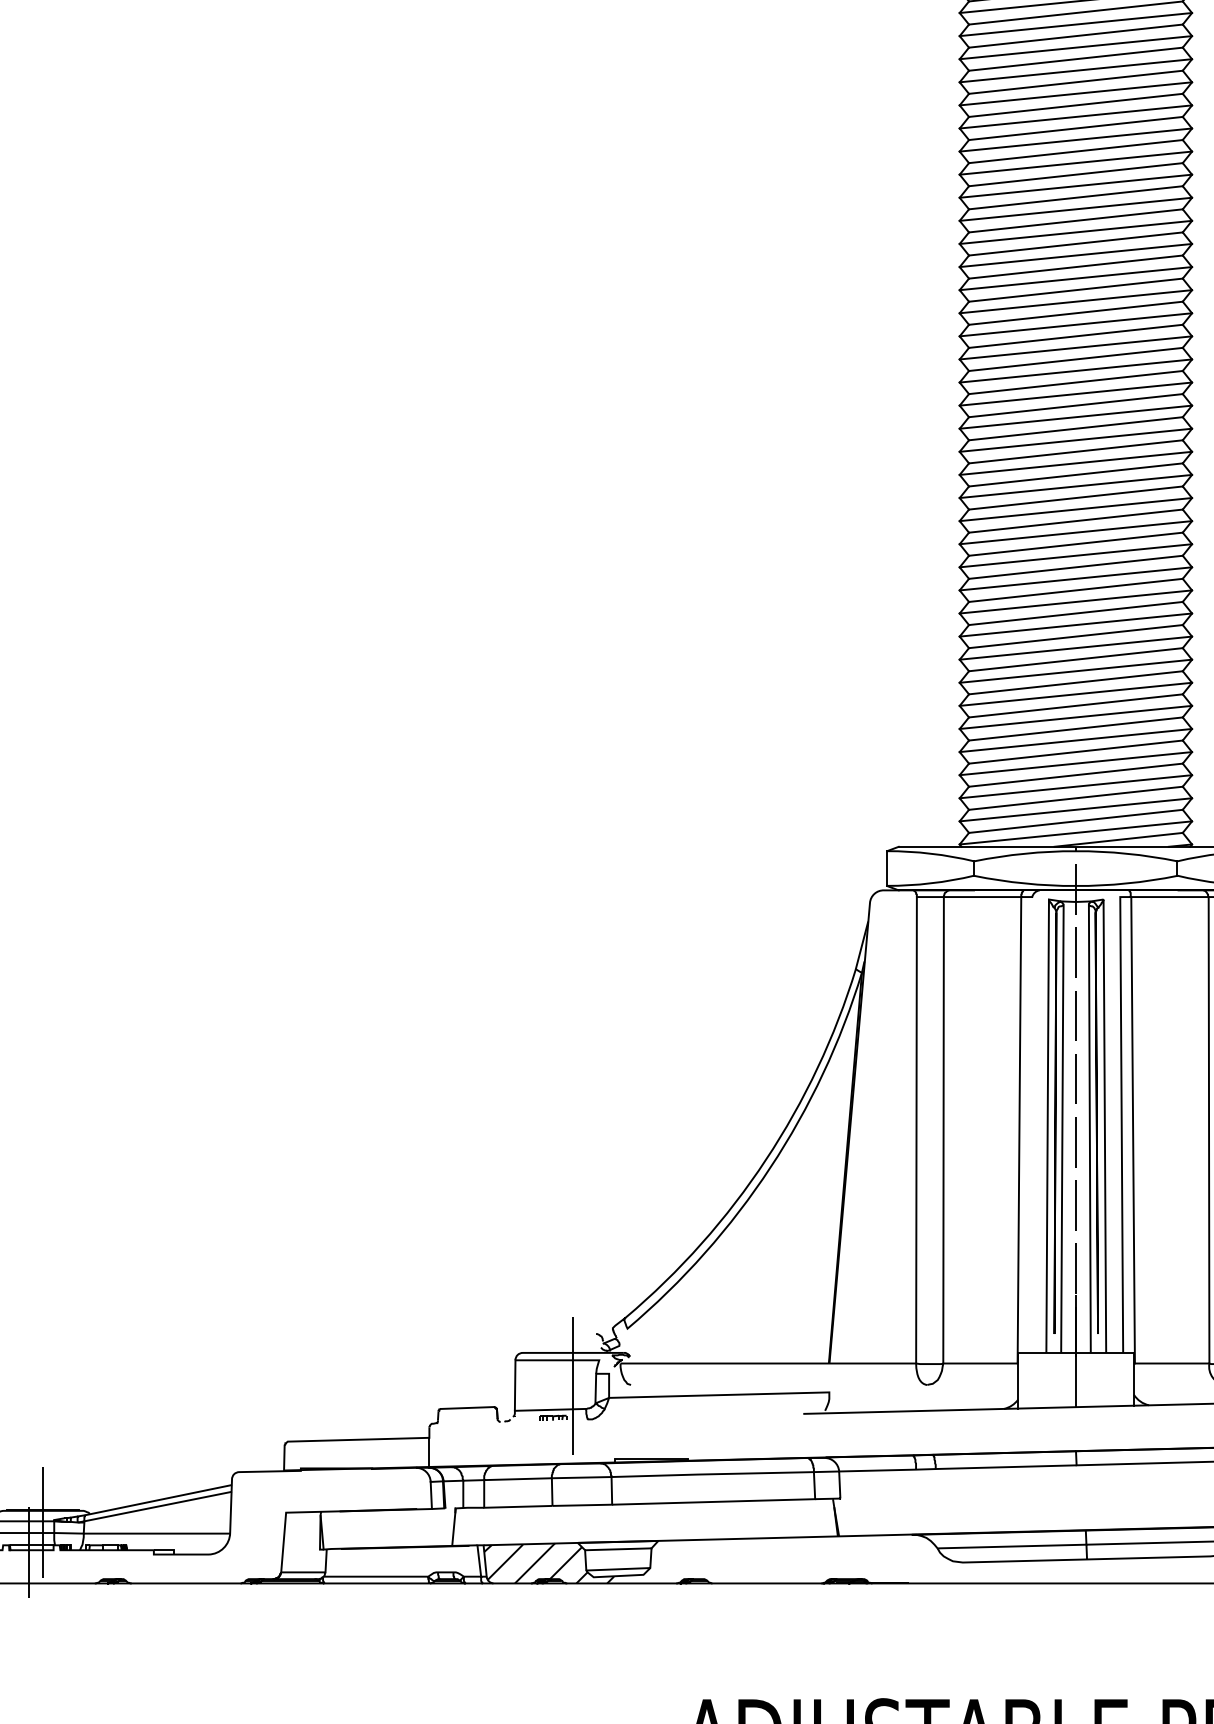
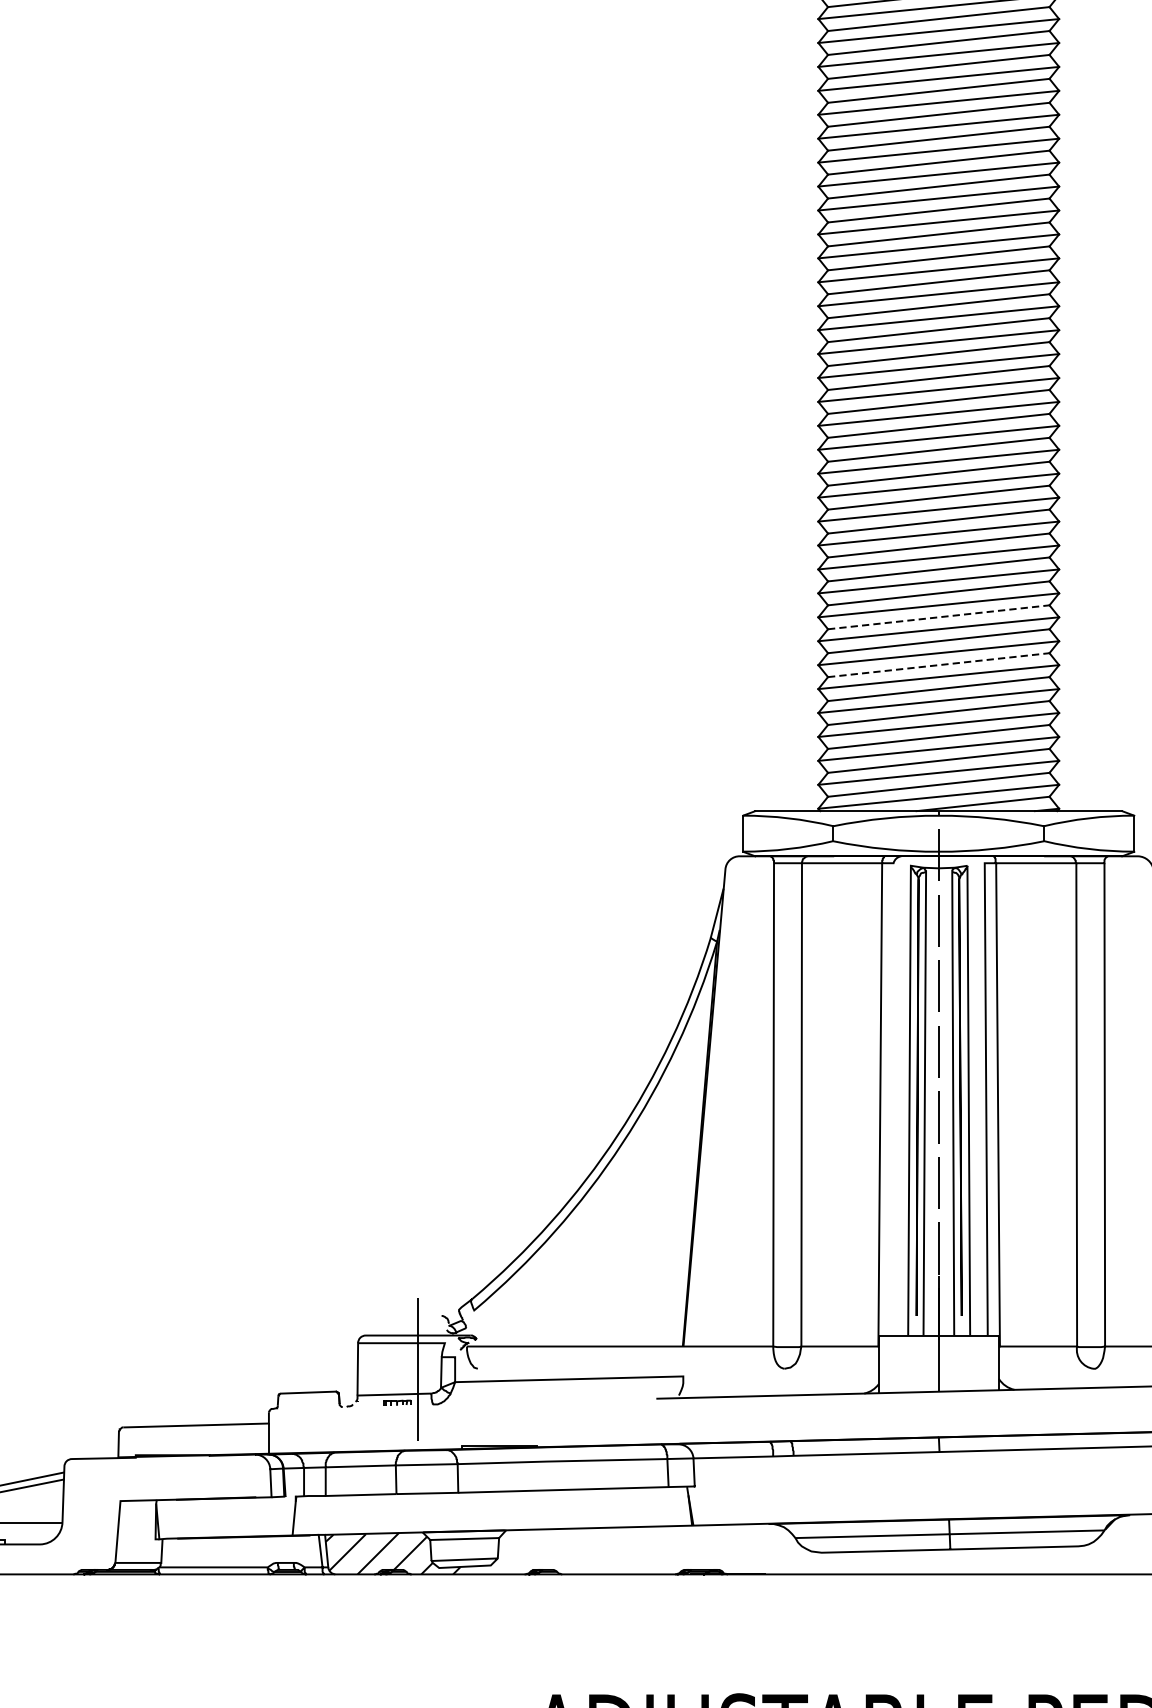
line: (1075, 659) -> (938, 617), solid -> dashed
line: (1075, 705) -> (938, 664), solid -> dashed

